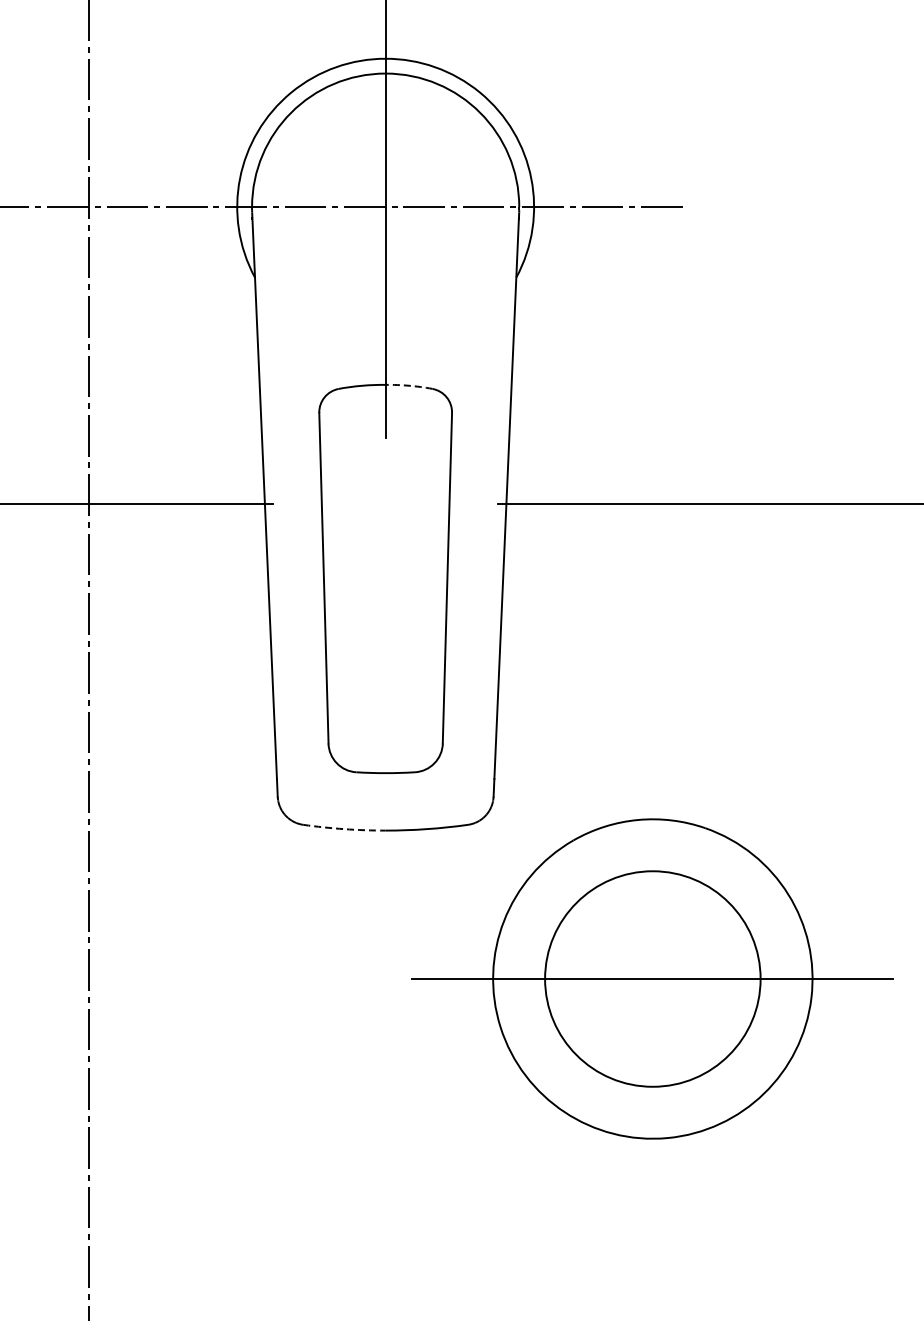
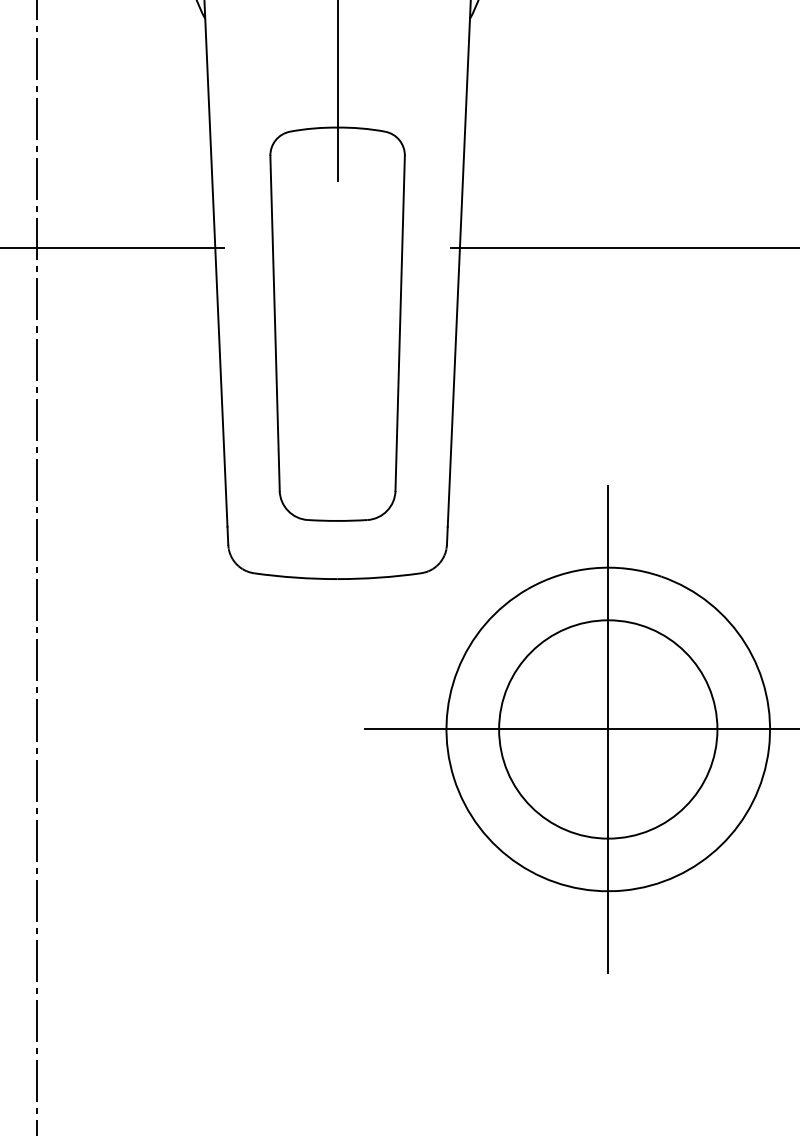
arc: (409, 385) -> (361, 128), dashed -> solid
arc: (344, 829) -> (295, 577), dashed -> solid
line: (652, 978) -> (607, 728), added

